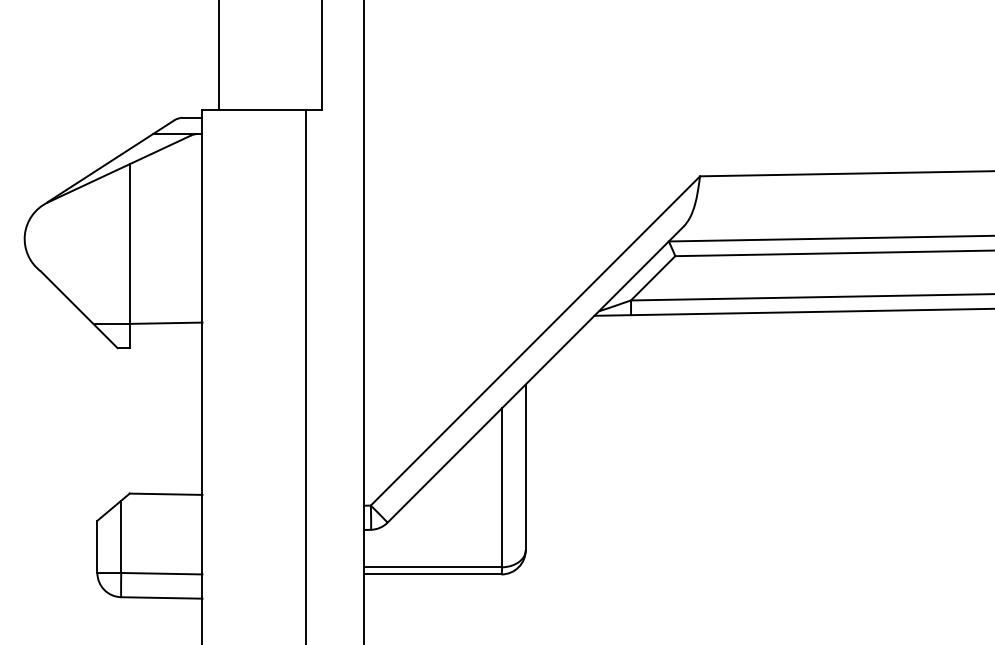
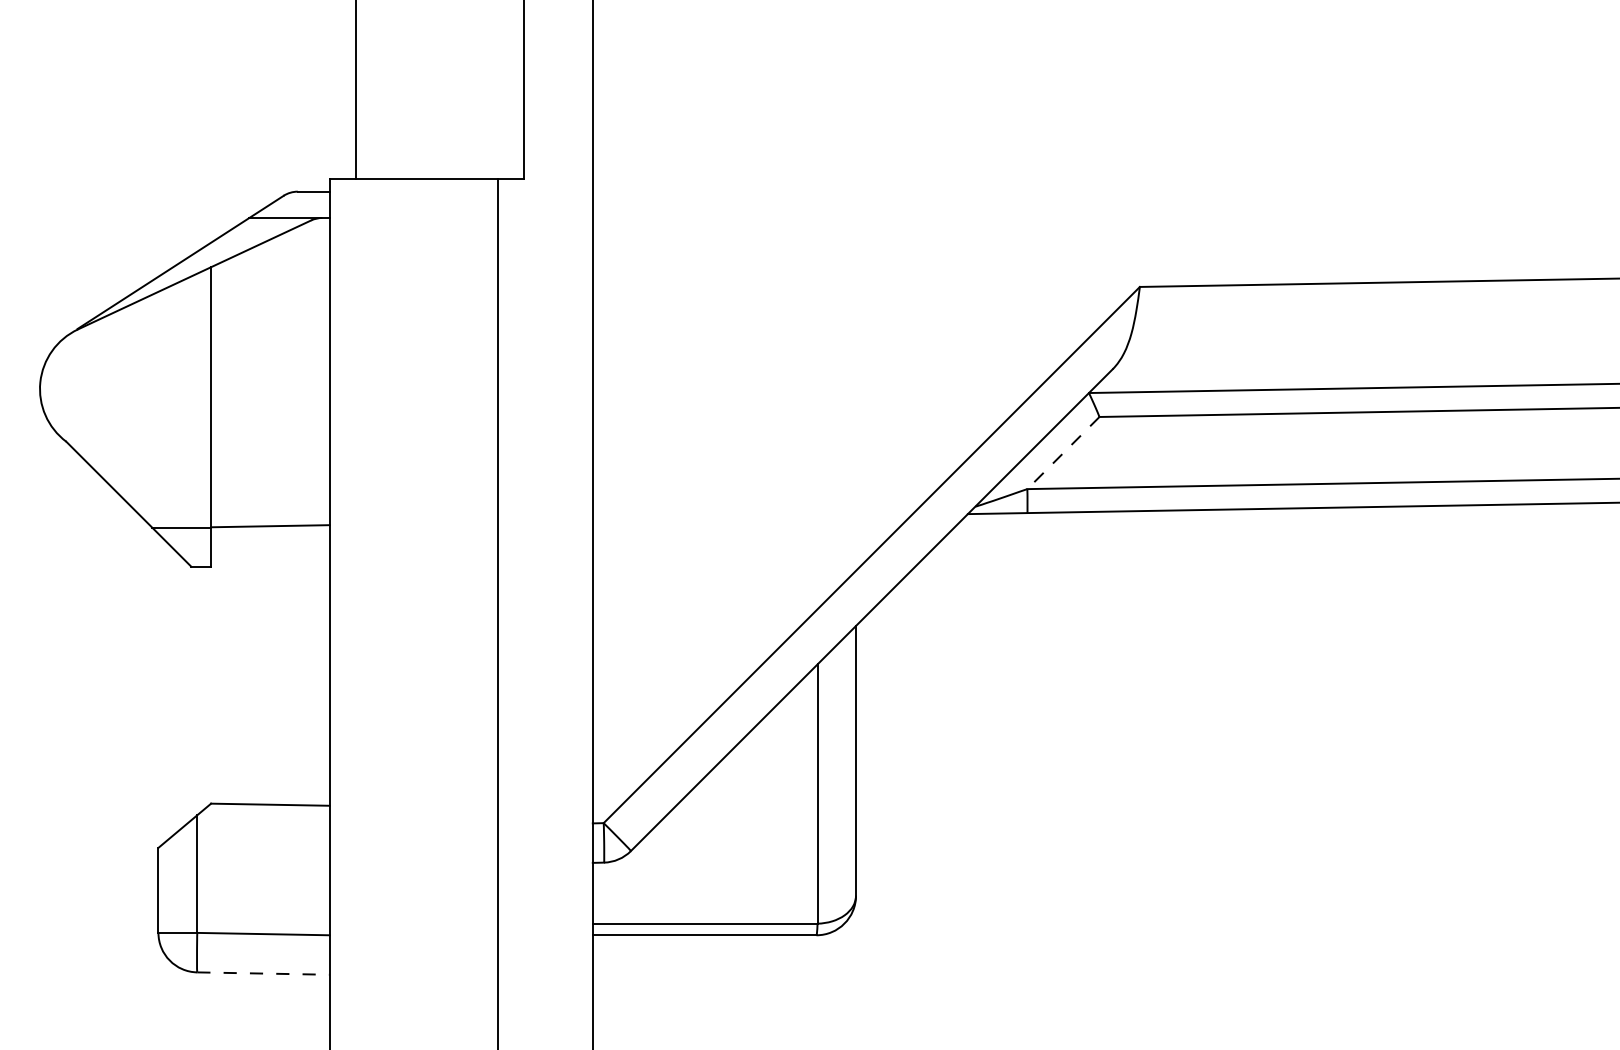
line: (652, 278) -> (1062, 453), solid -> dashed
line: (161, 597) -> (262, 972), solid -> dashed

